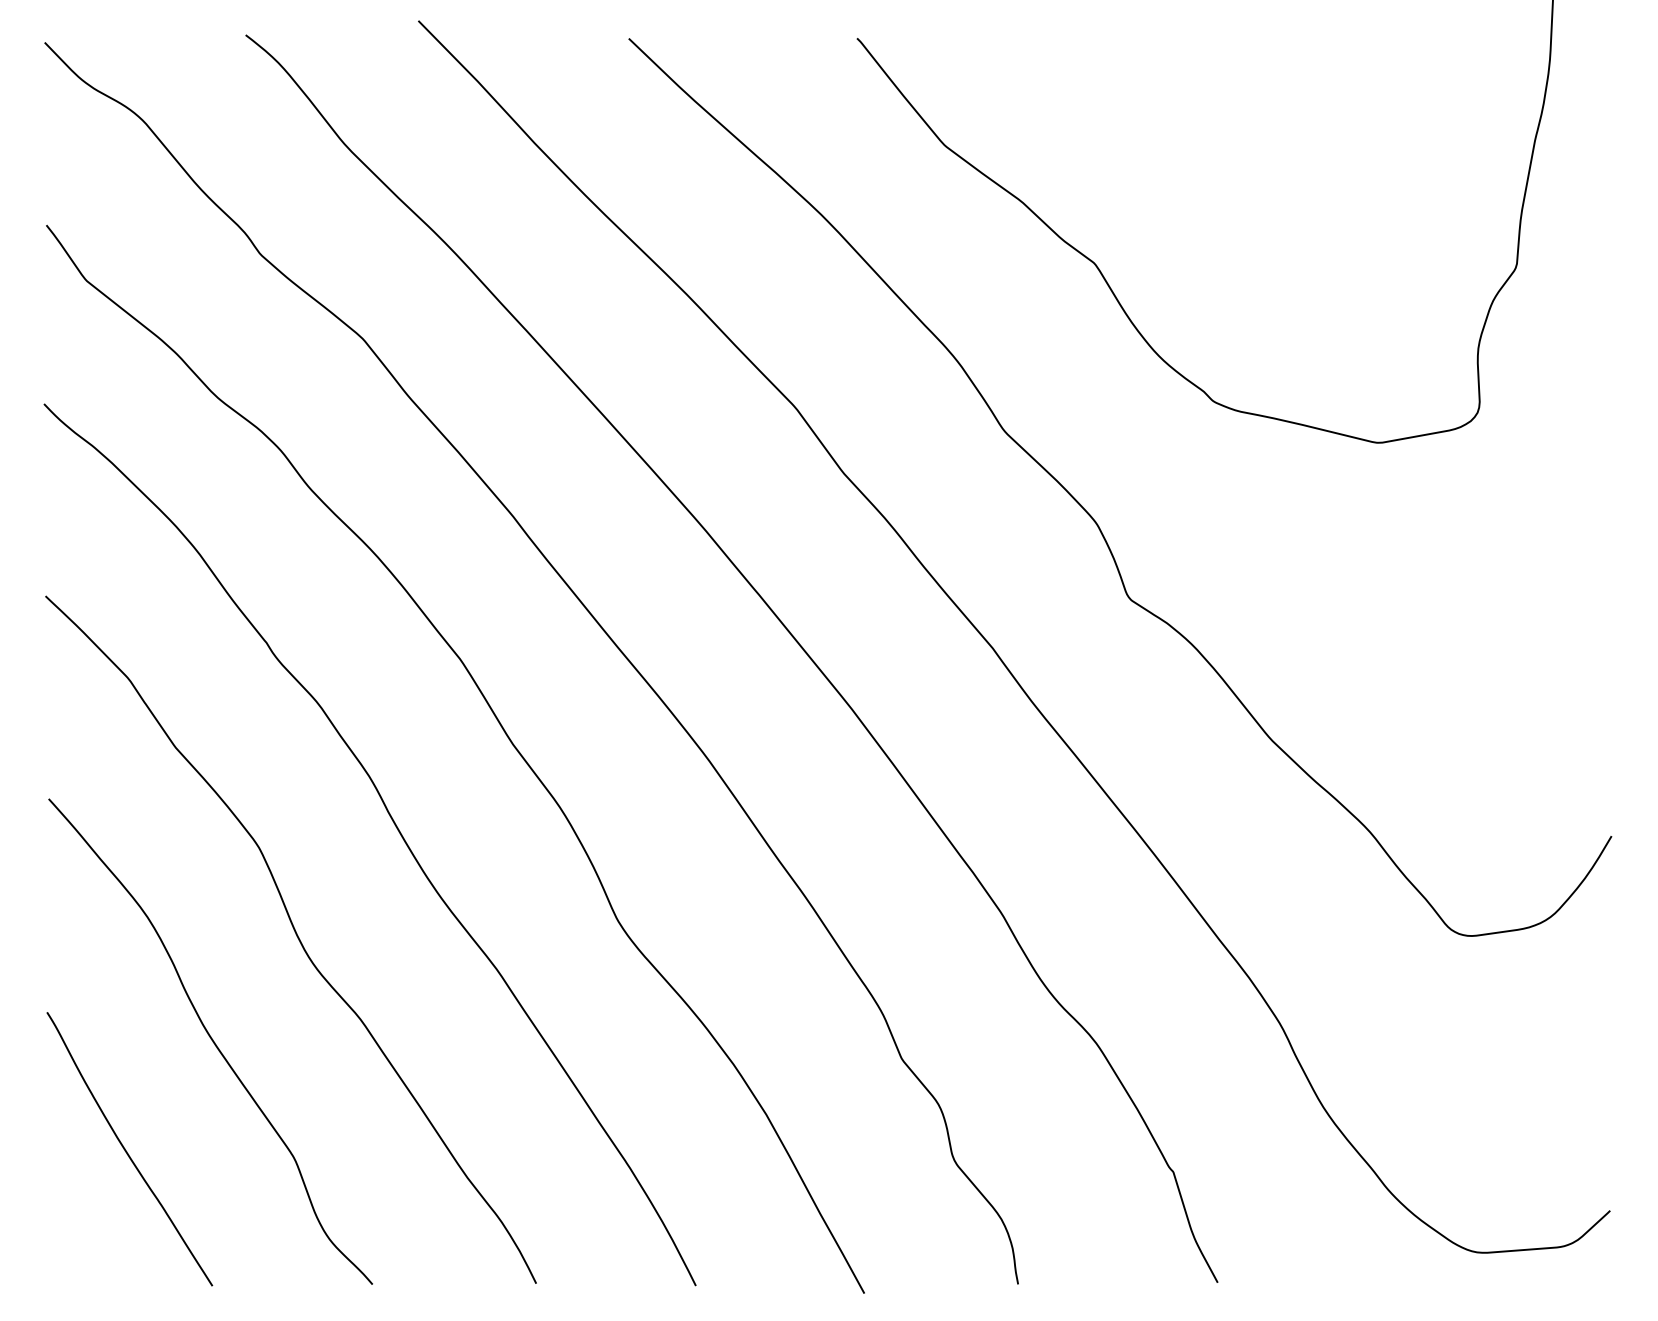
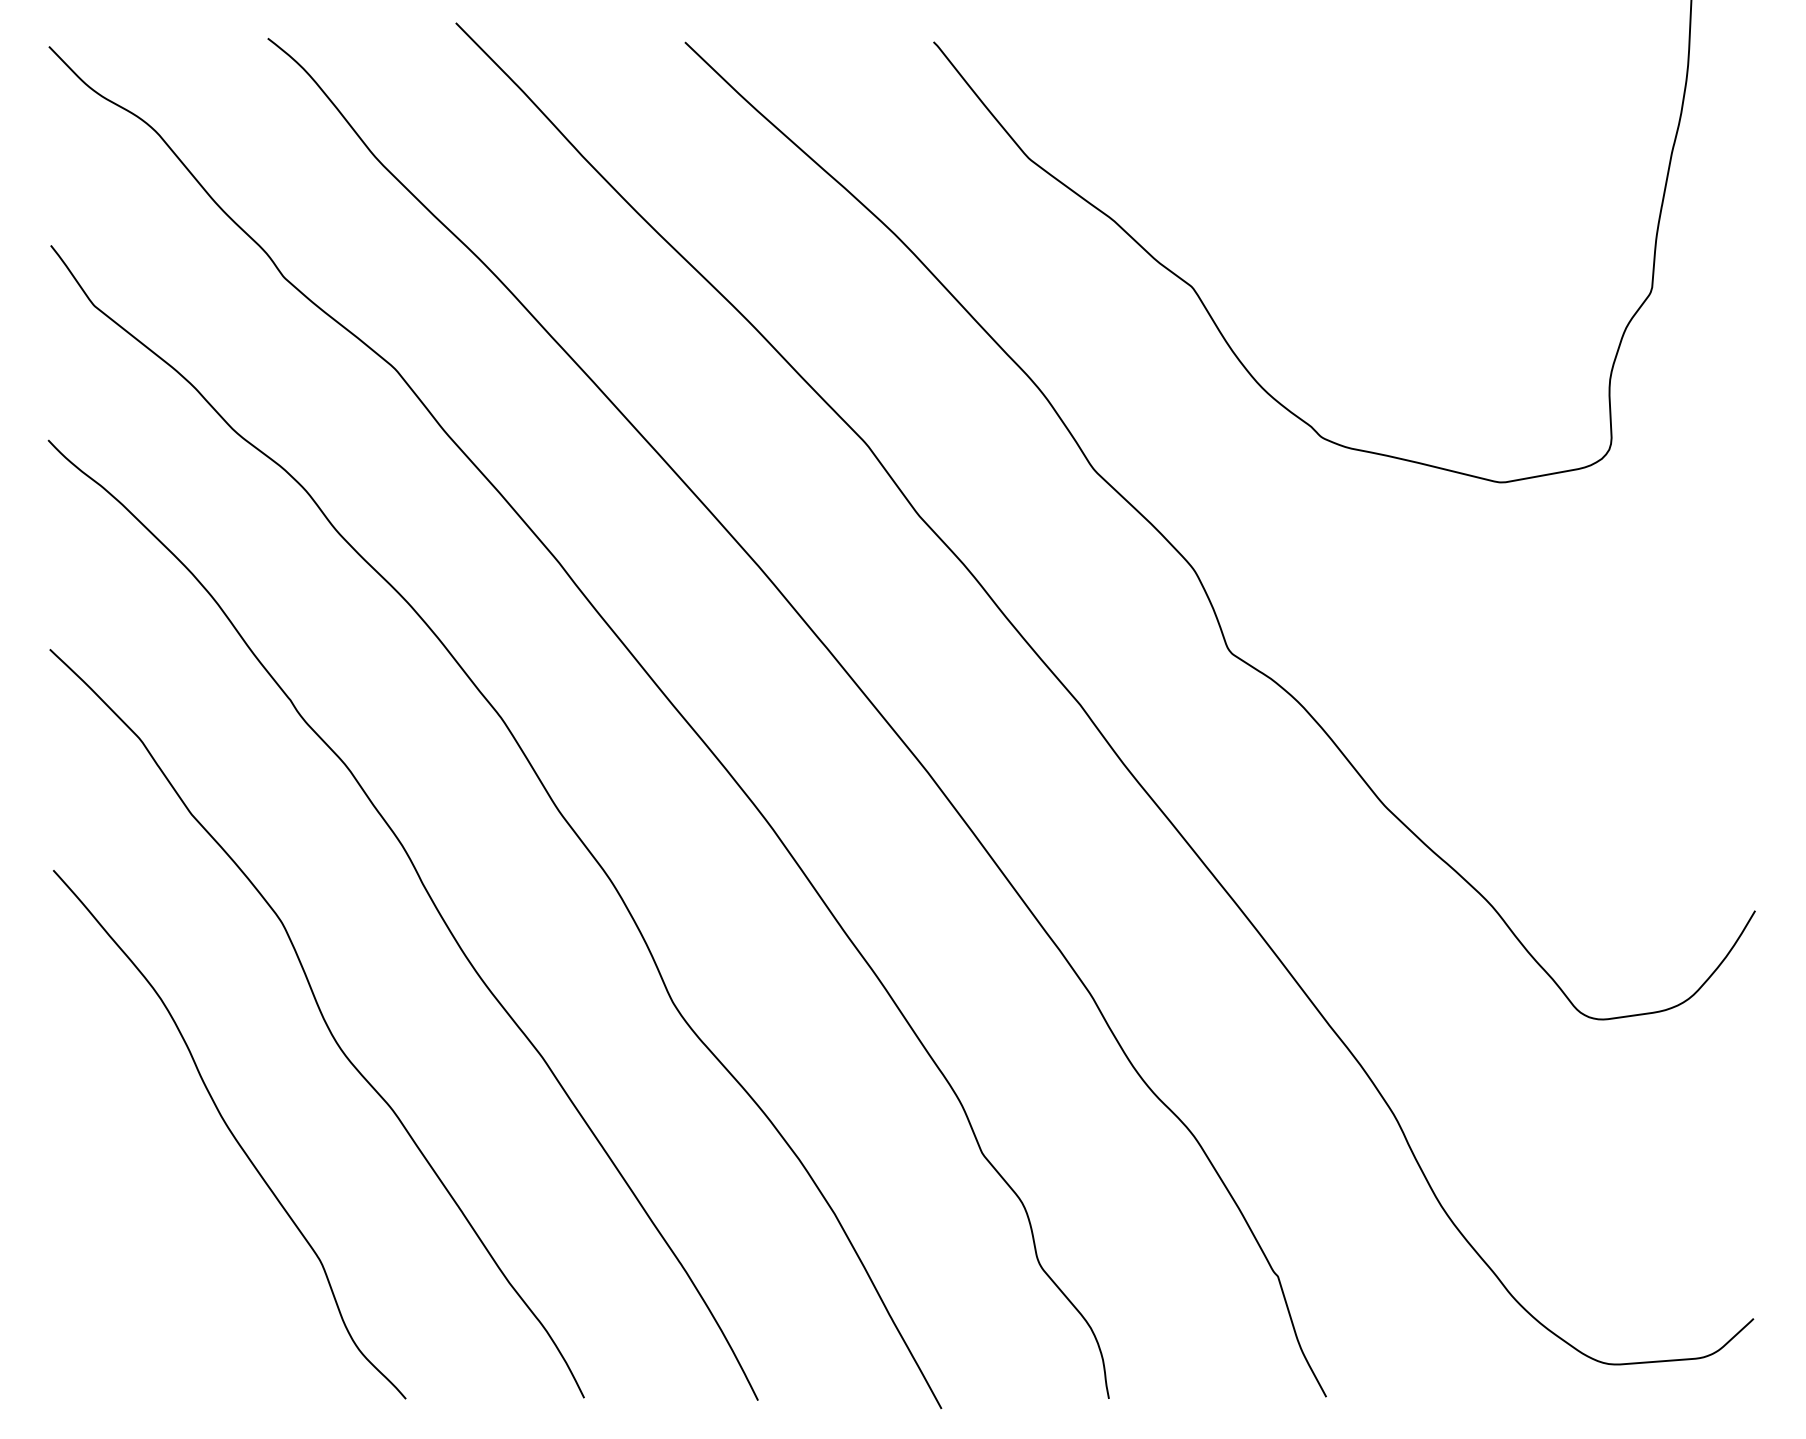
curve: (126, 1150) -> (138, 1253), removed

